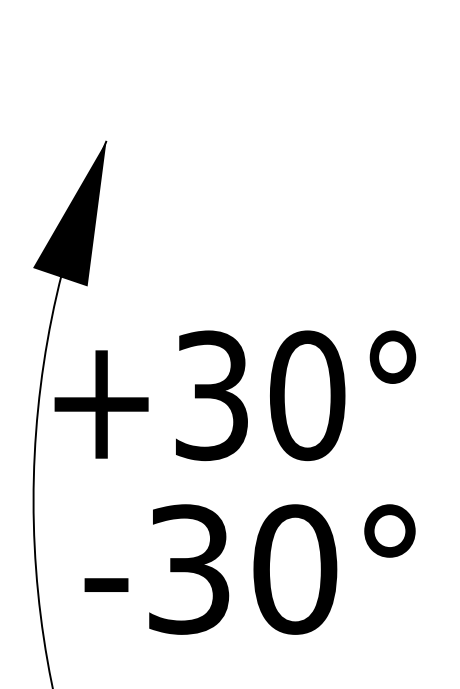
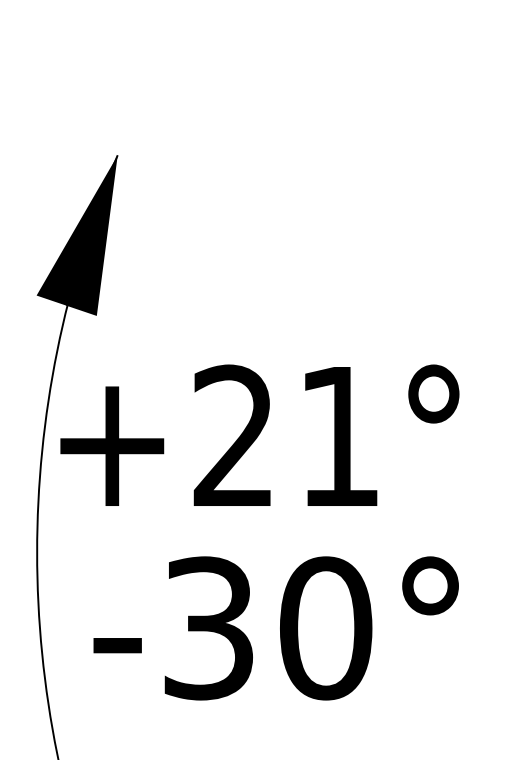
text: (260, 395) -> (287, 436), +30° -> +21°

